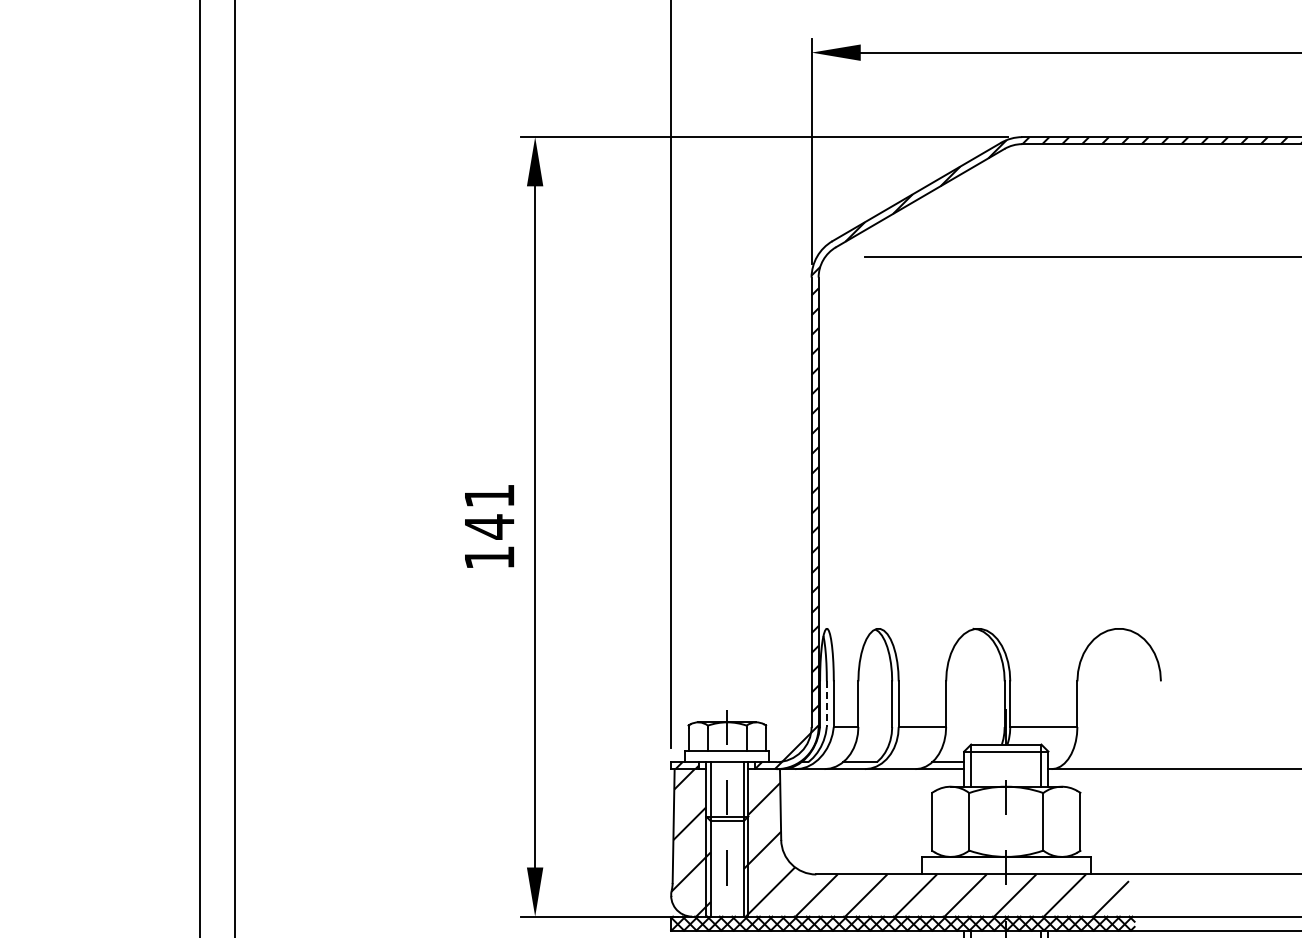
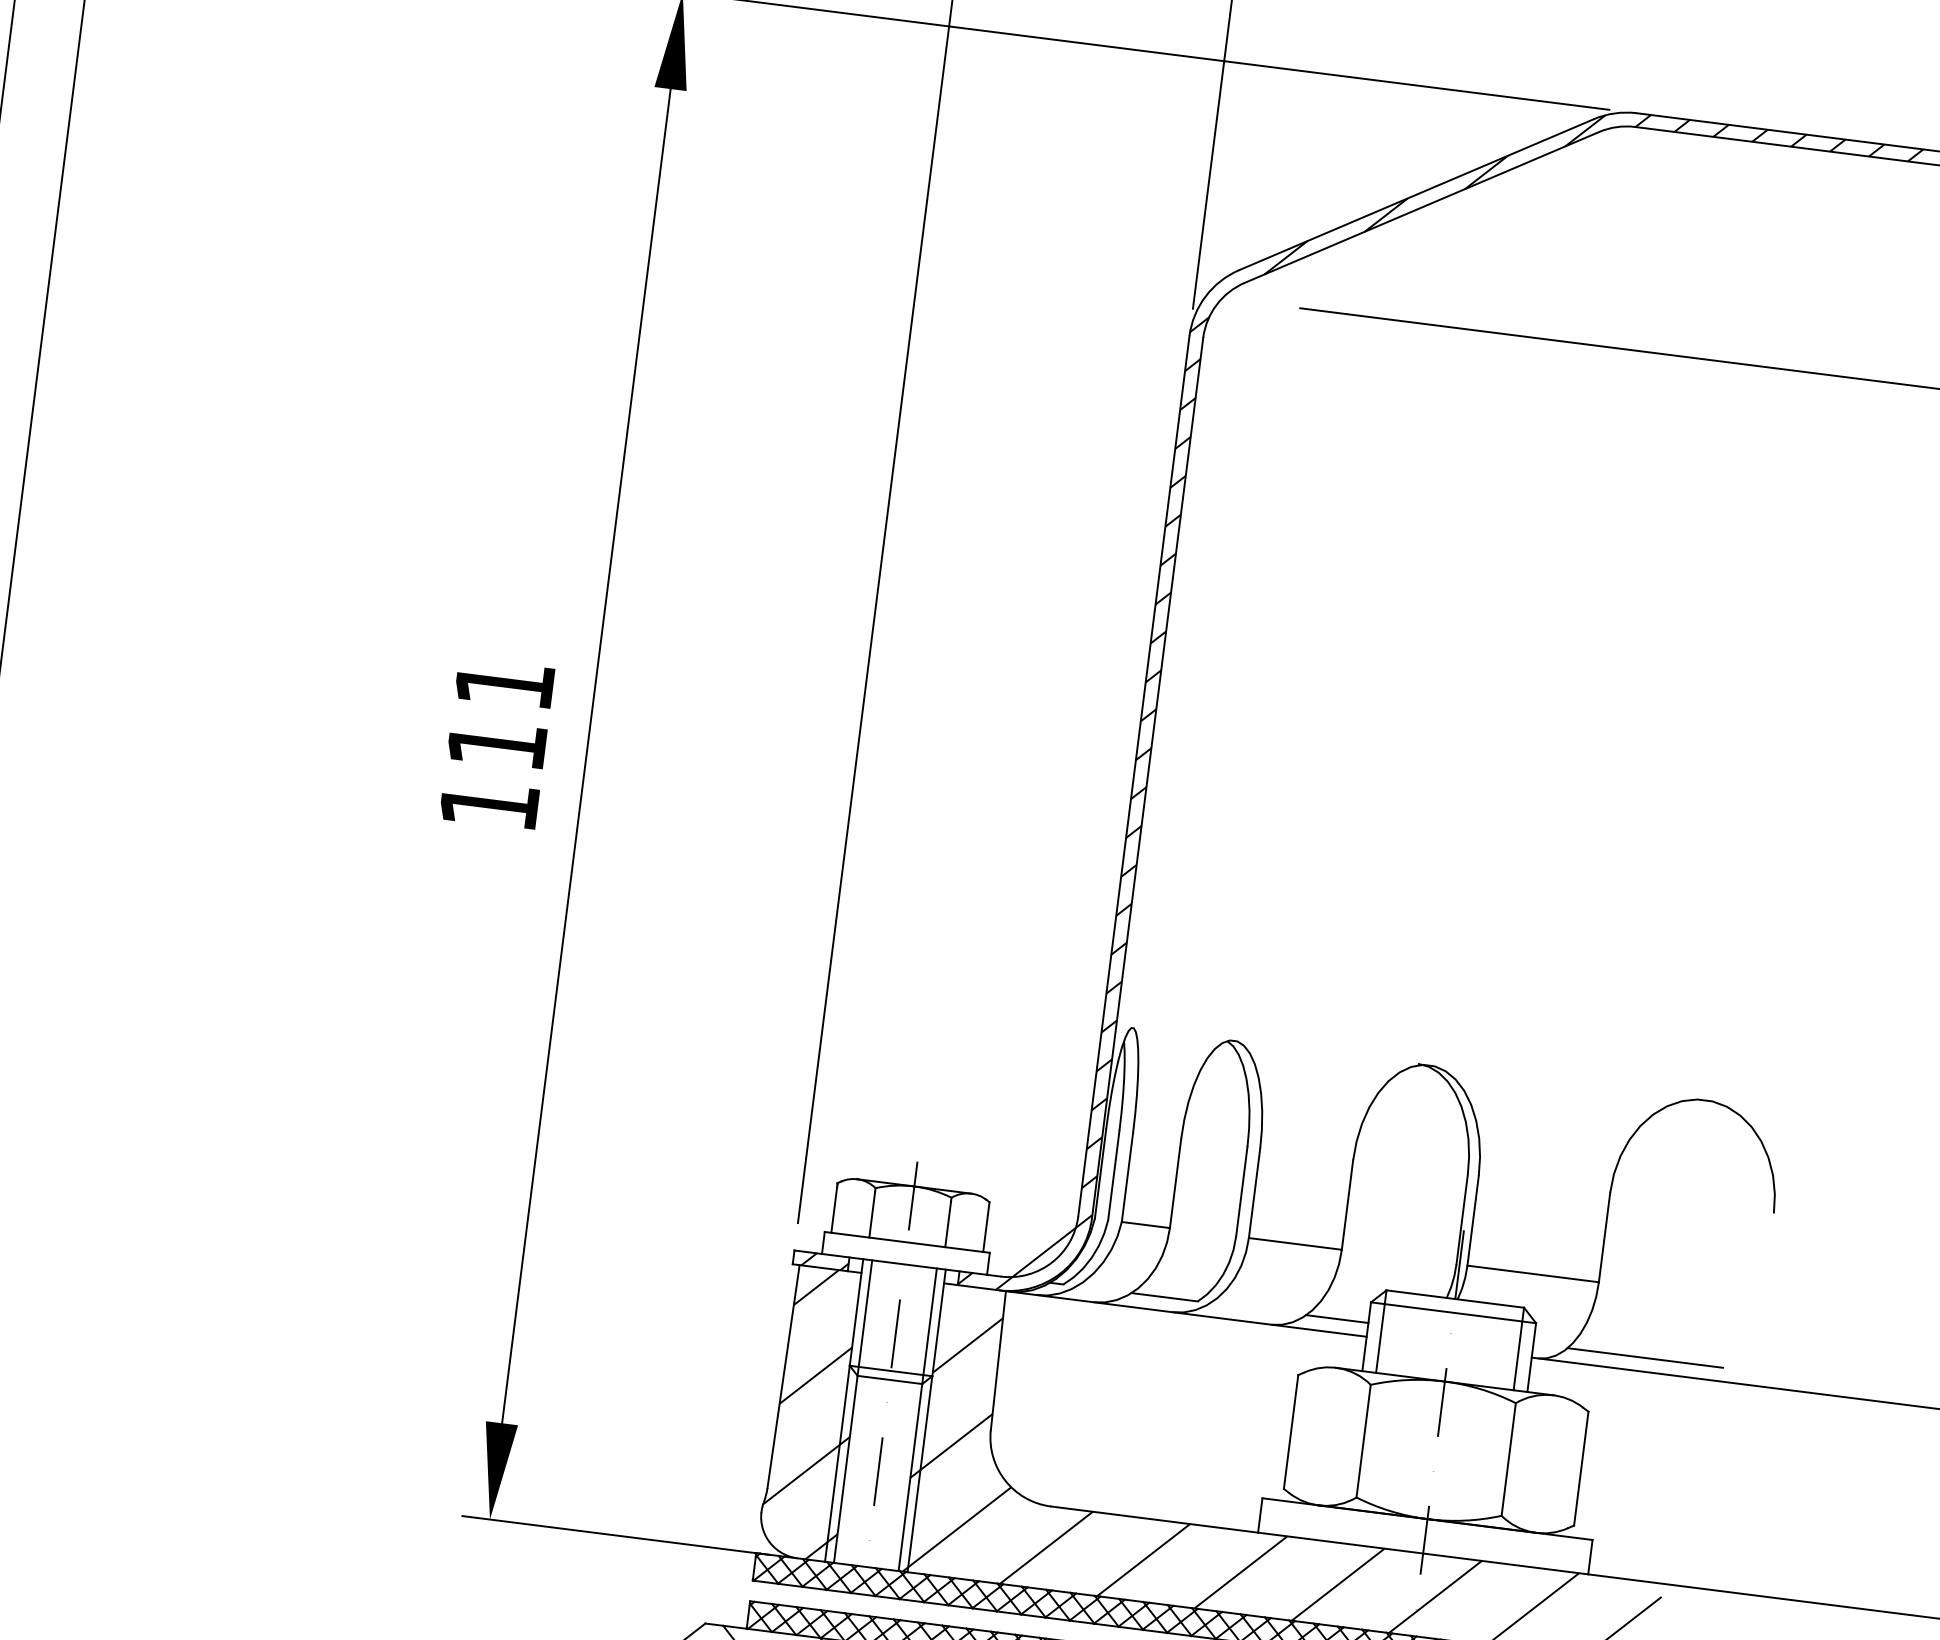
text: (489, 526) -> (497, 744), 141 -> 111
line: (826, 704) -> (1113, 1176), dashed -> solid
line: (1105, 762) -> (1645, 1358), added

